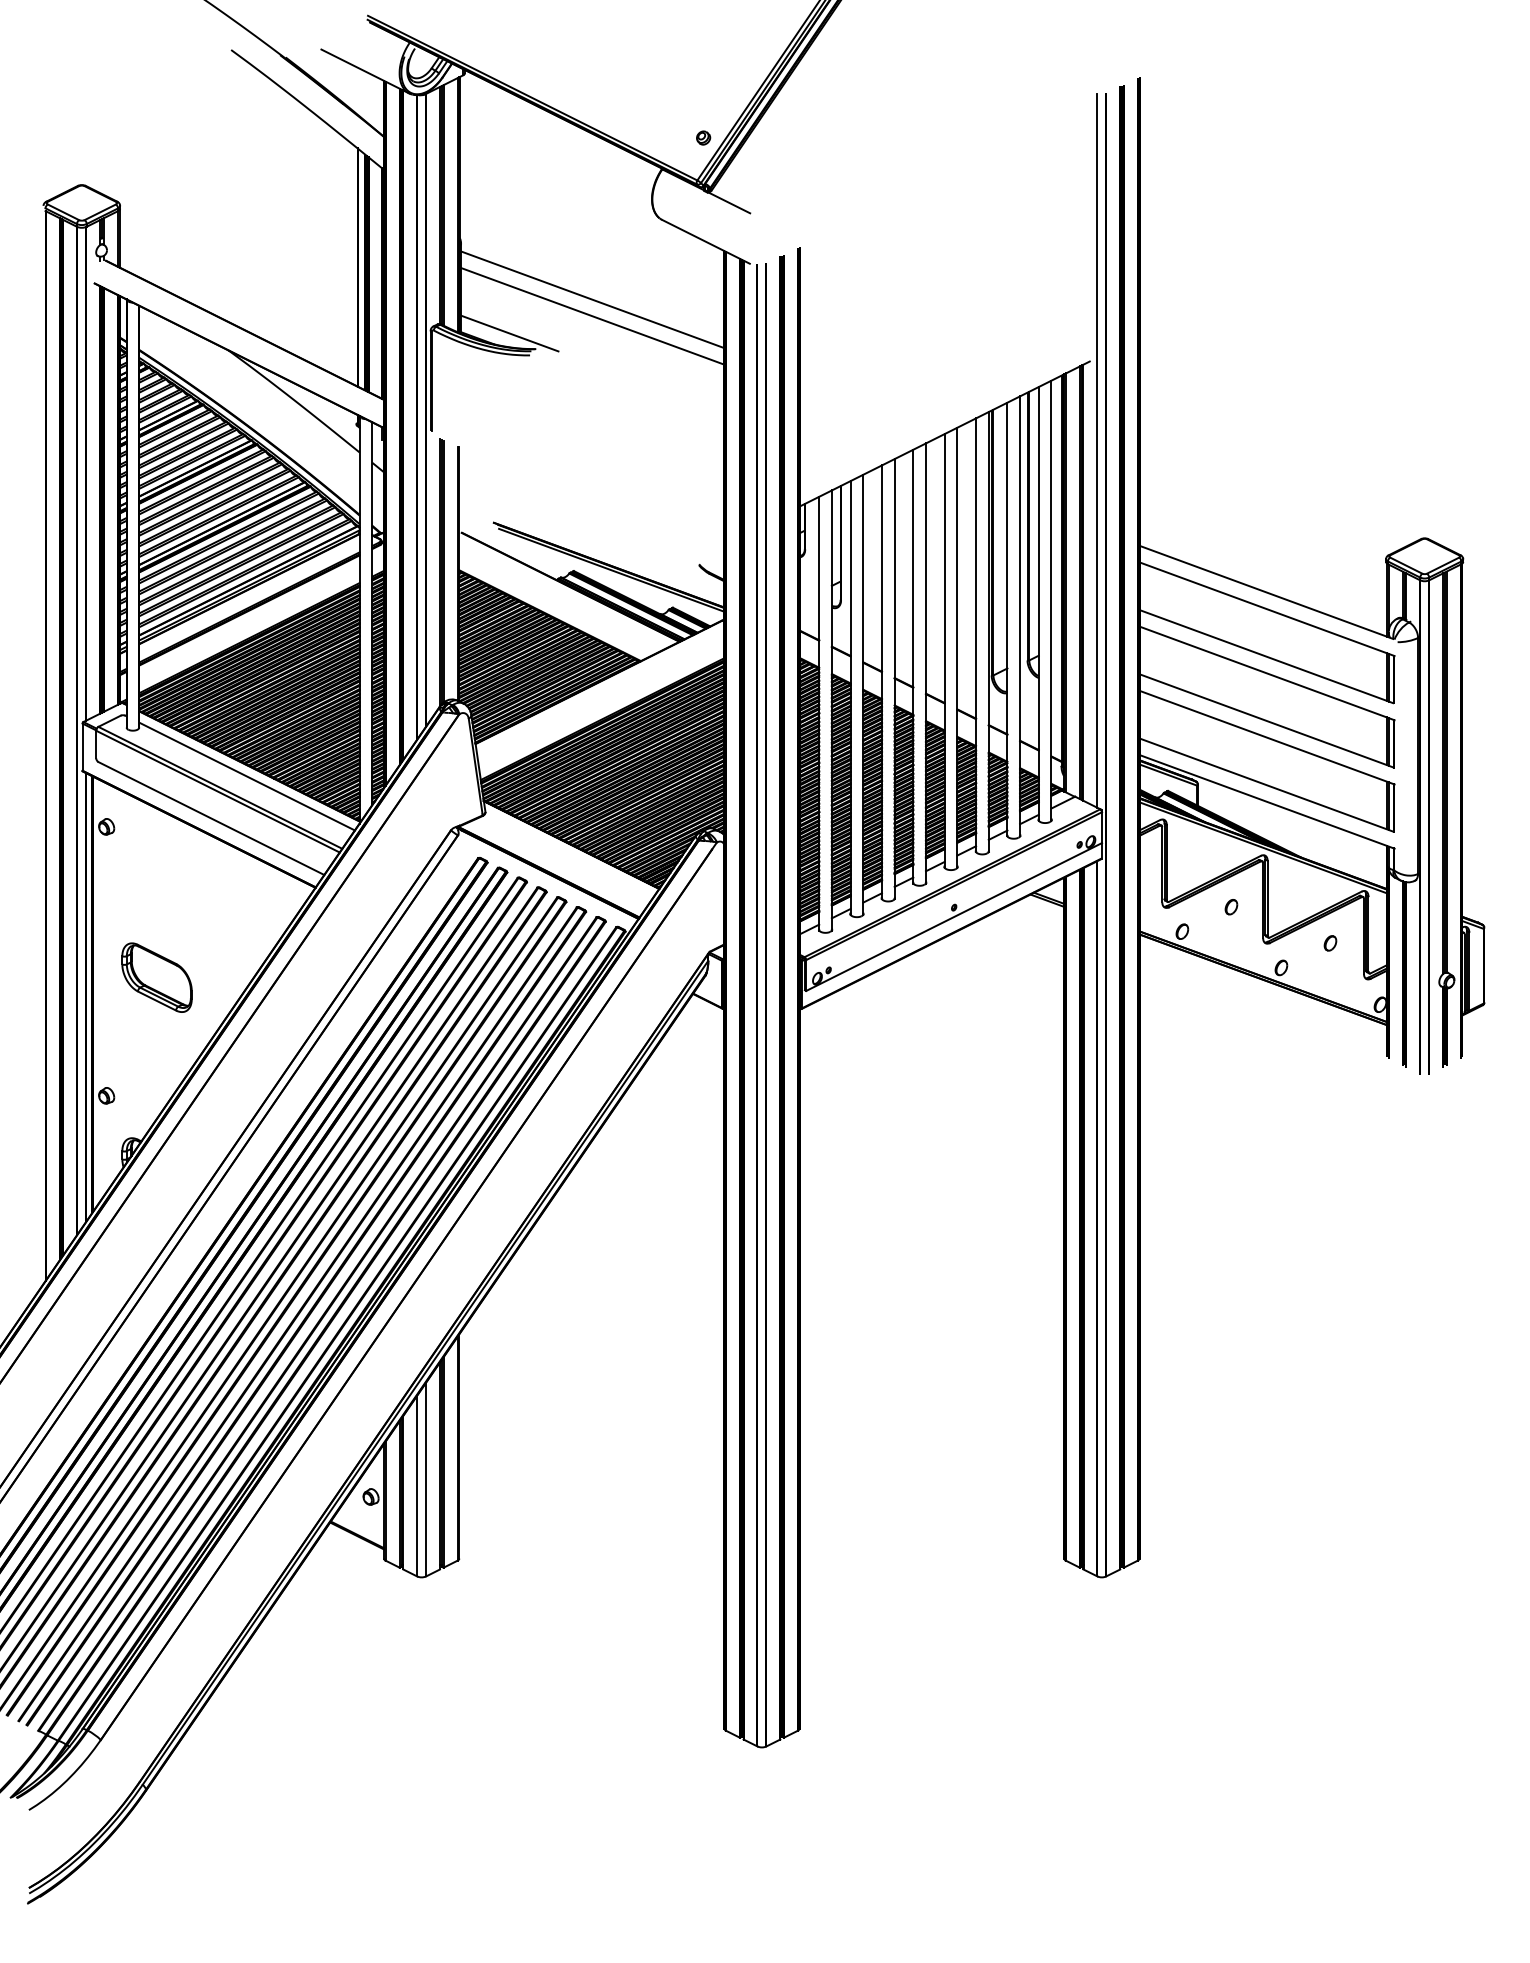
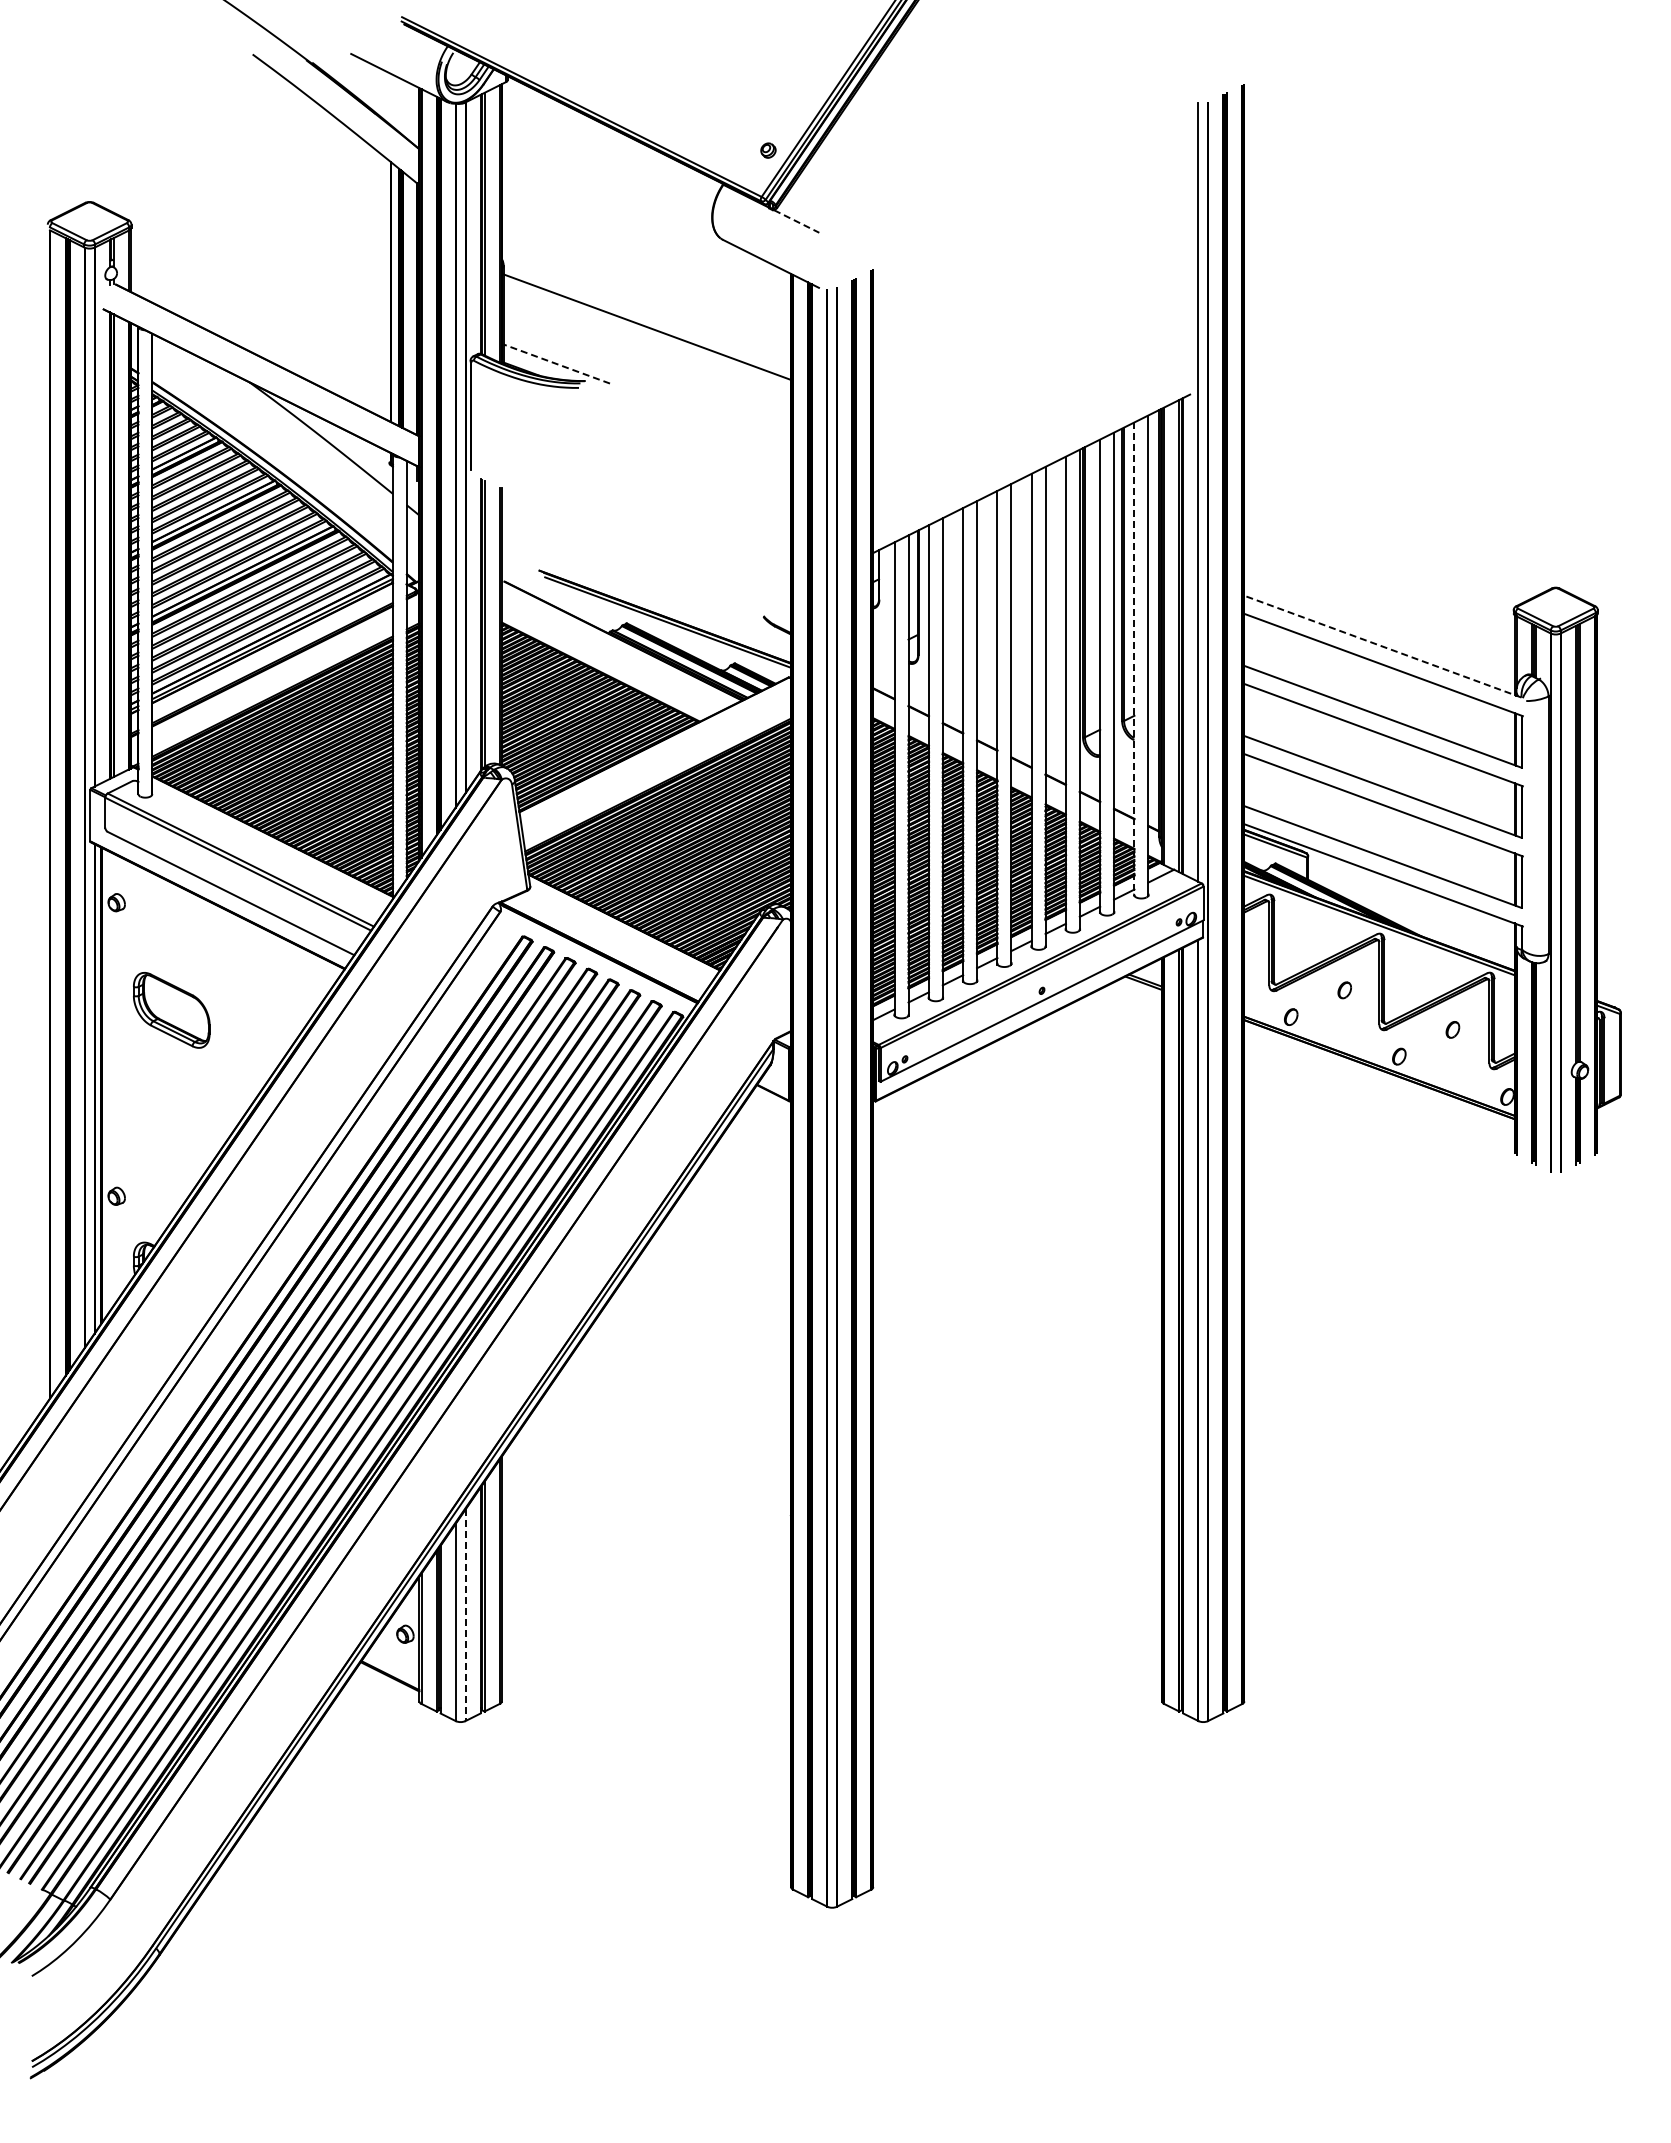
line: (730, 202) -> (797, 221), solid -> dashed
line: (591, 315) -> (646, 344), removed
line: (509, 333) -> (556, 364), solid -> dashed
line: (1265, 592) -> (1382, 646), solid -> dashed
line: (1038, 604) -> (1134, 659), solid -> dashed
line: (246, 776) -> (269, 847), removed
part: (156, 977) -> (171, 1010), moved
line: (426, 1479) -> (465, 1615), solid -> dashed

